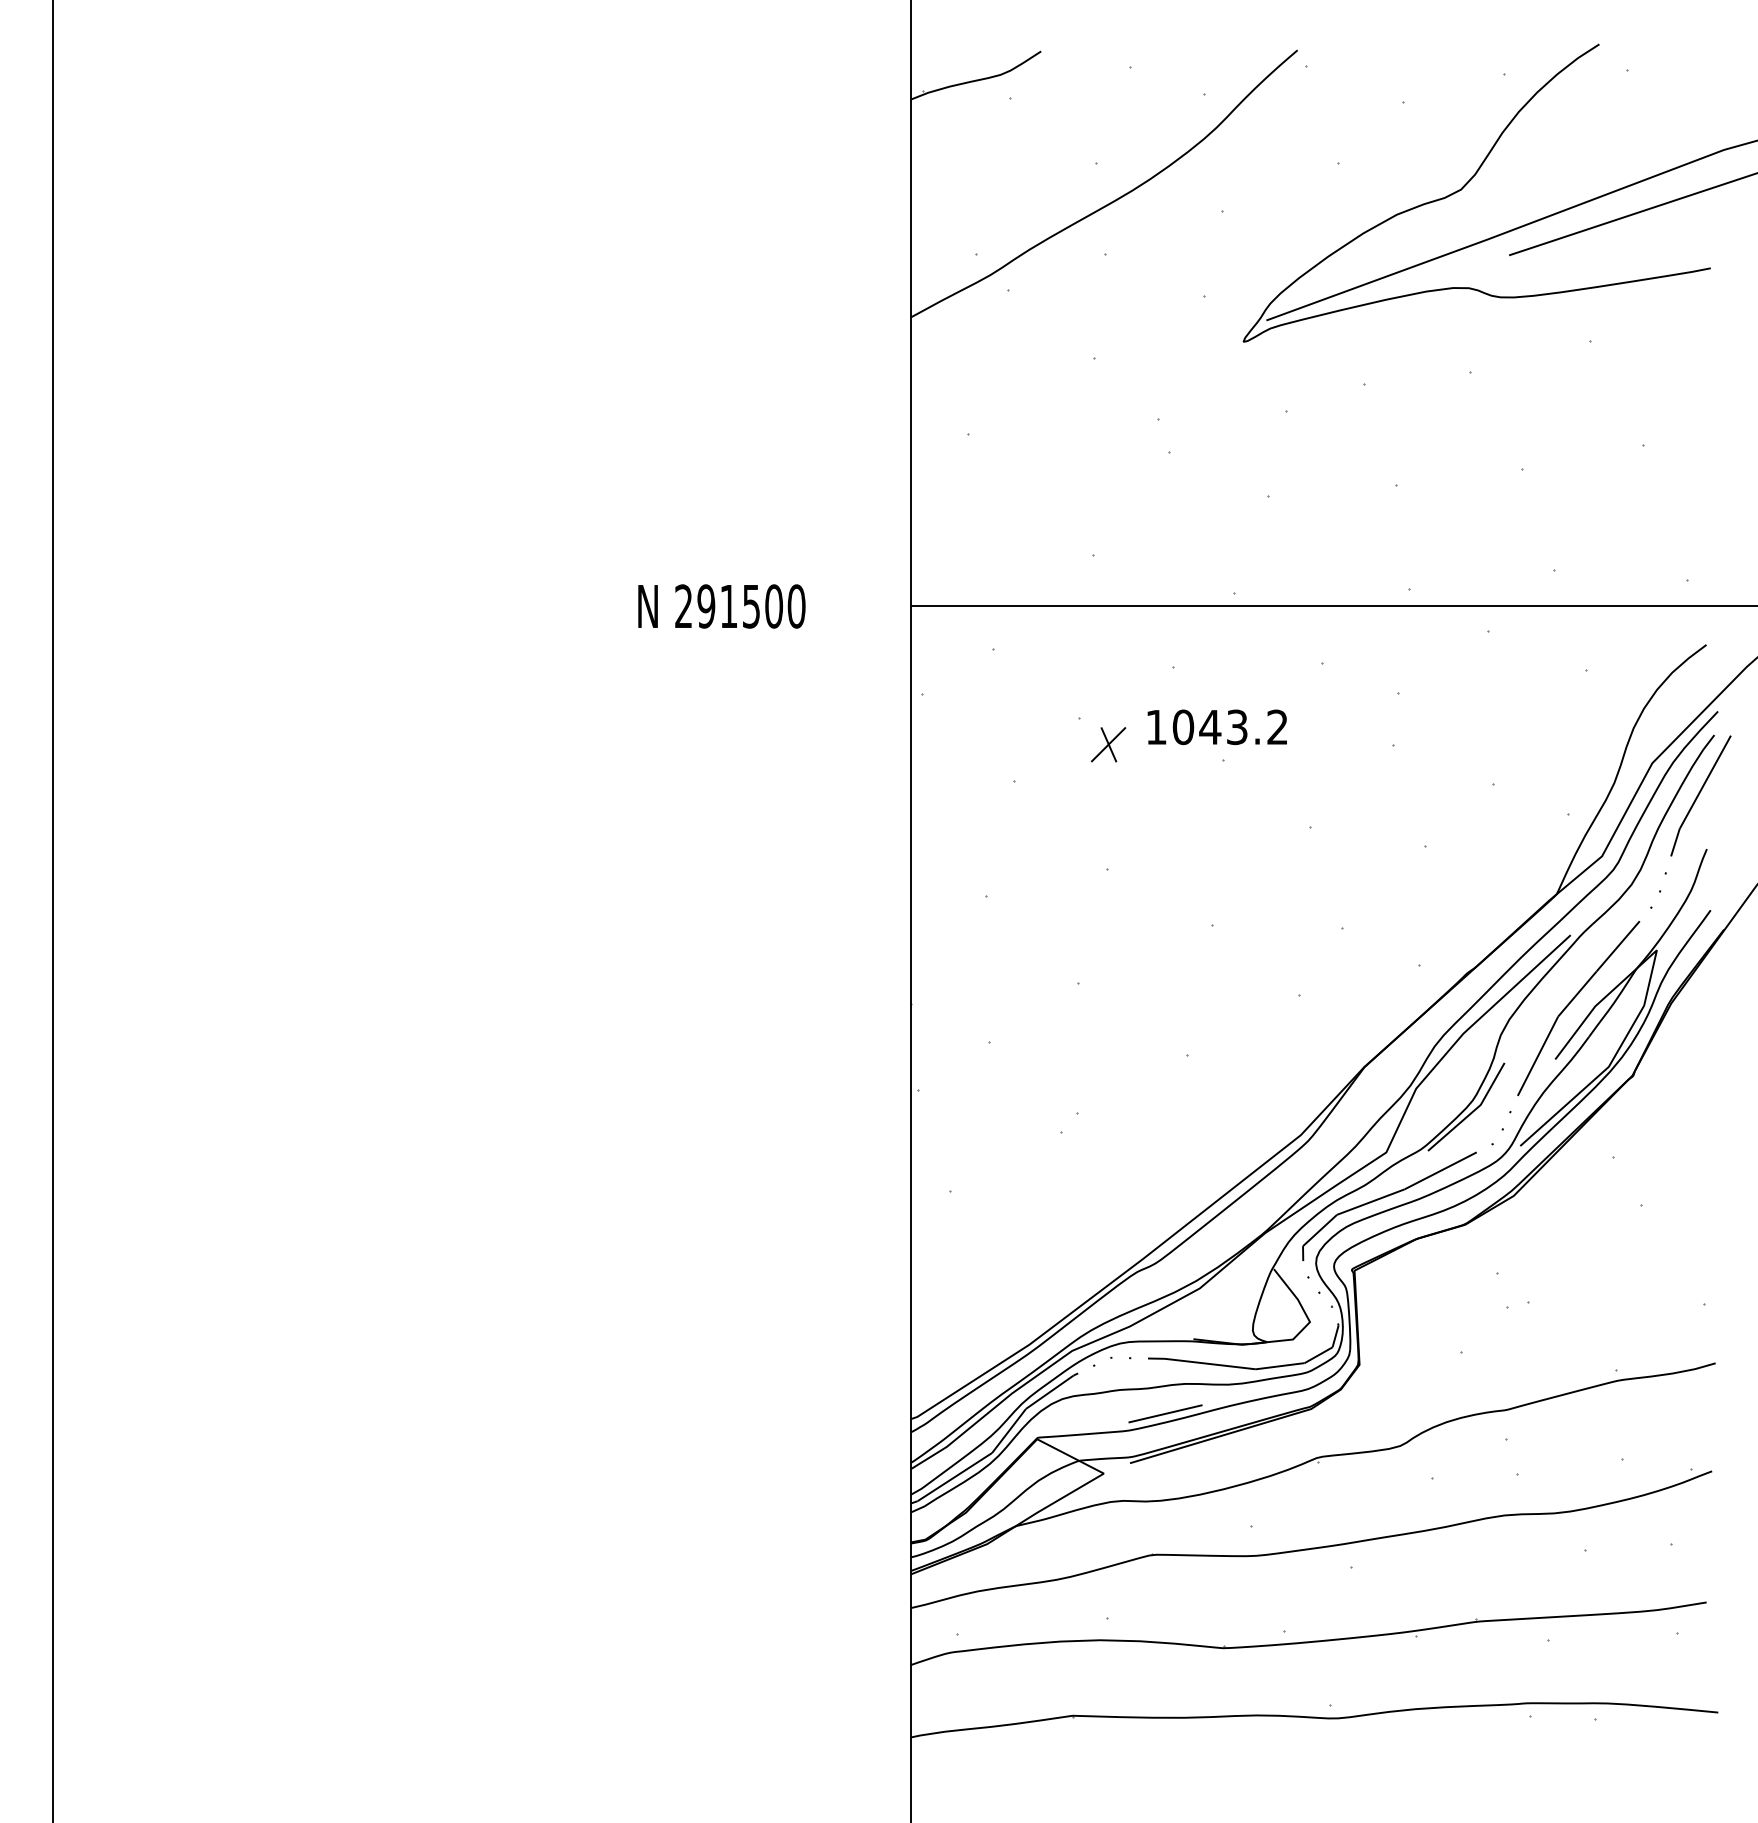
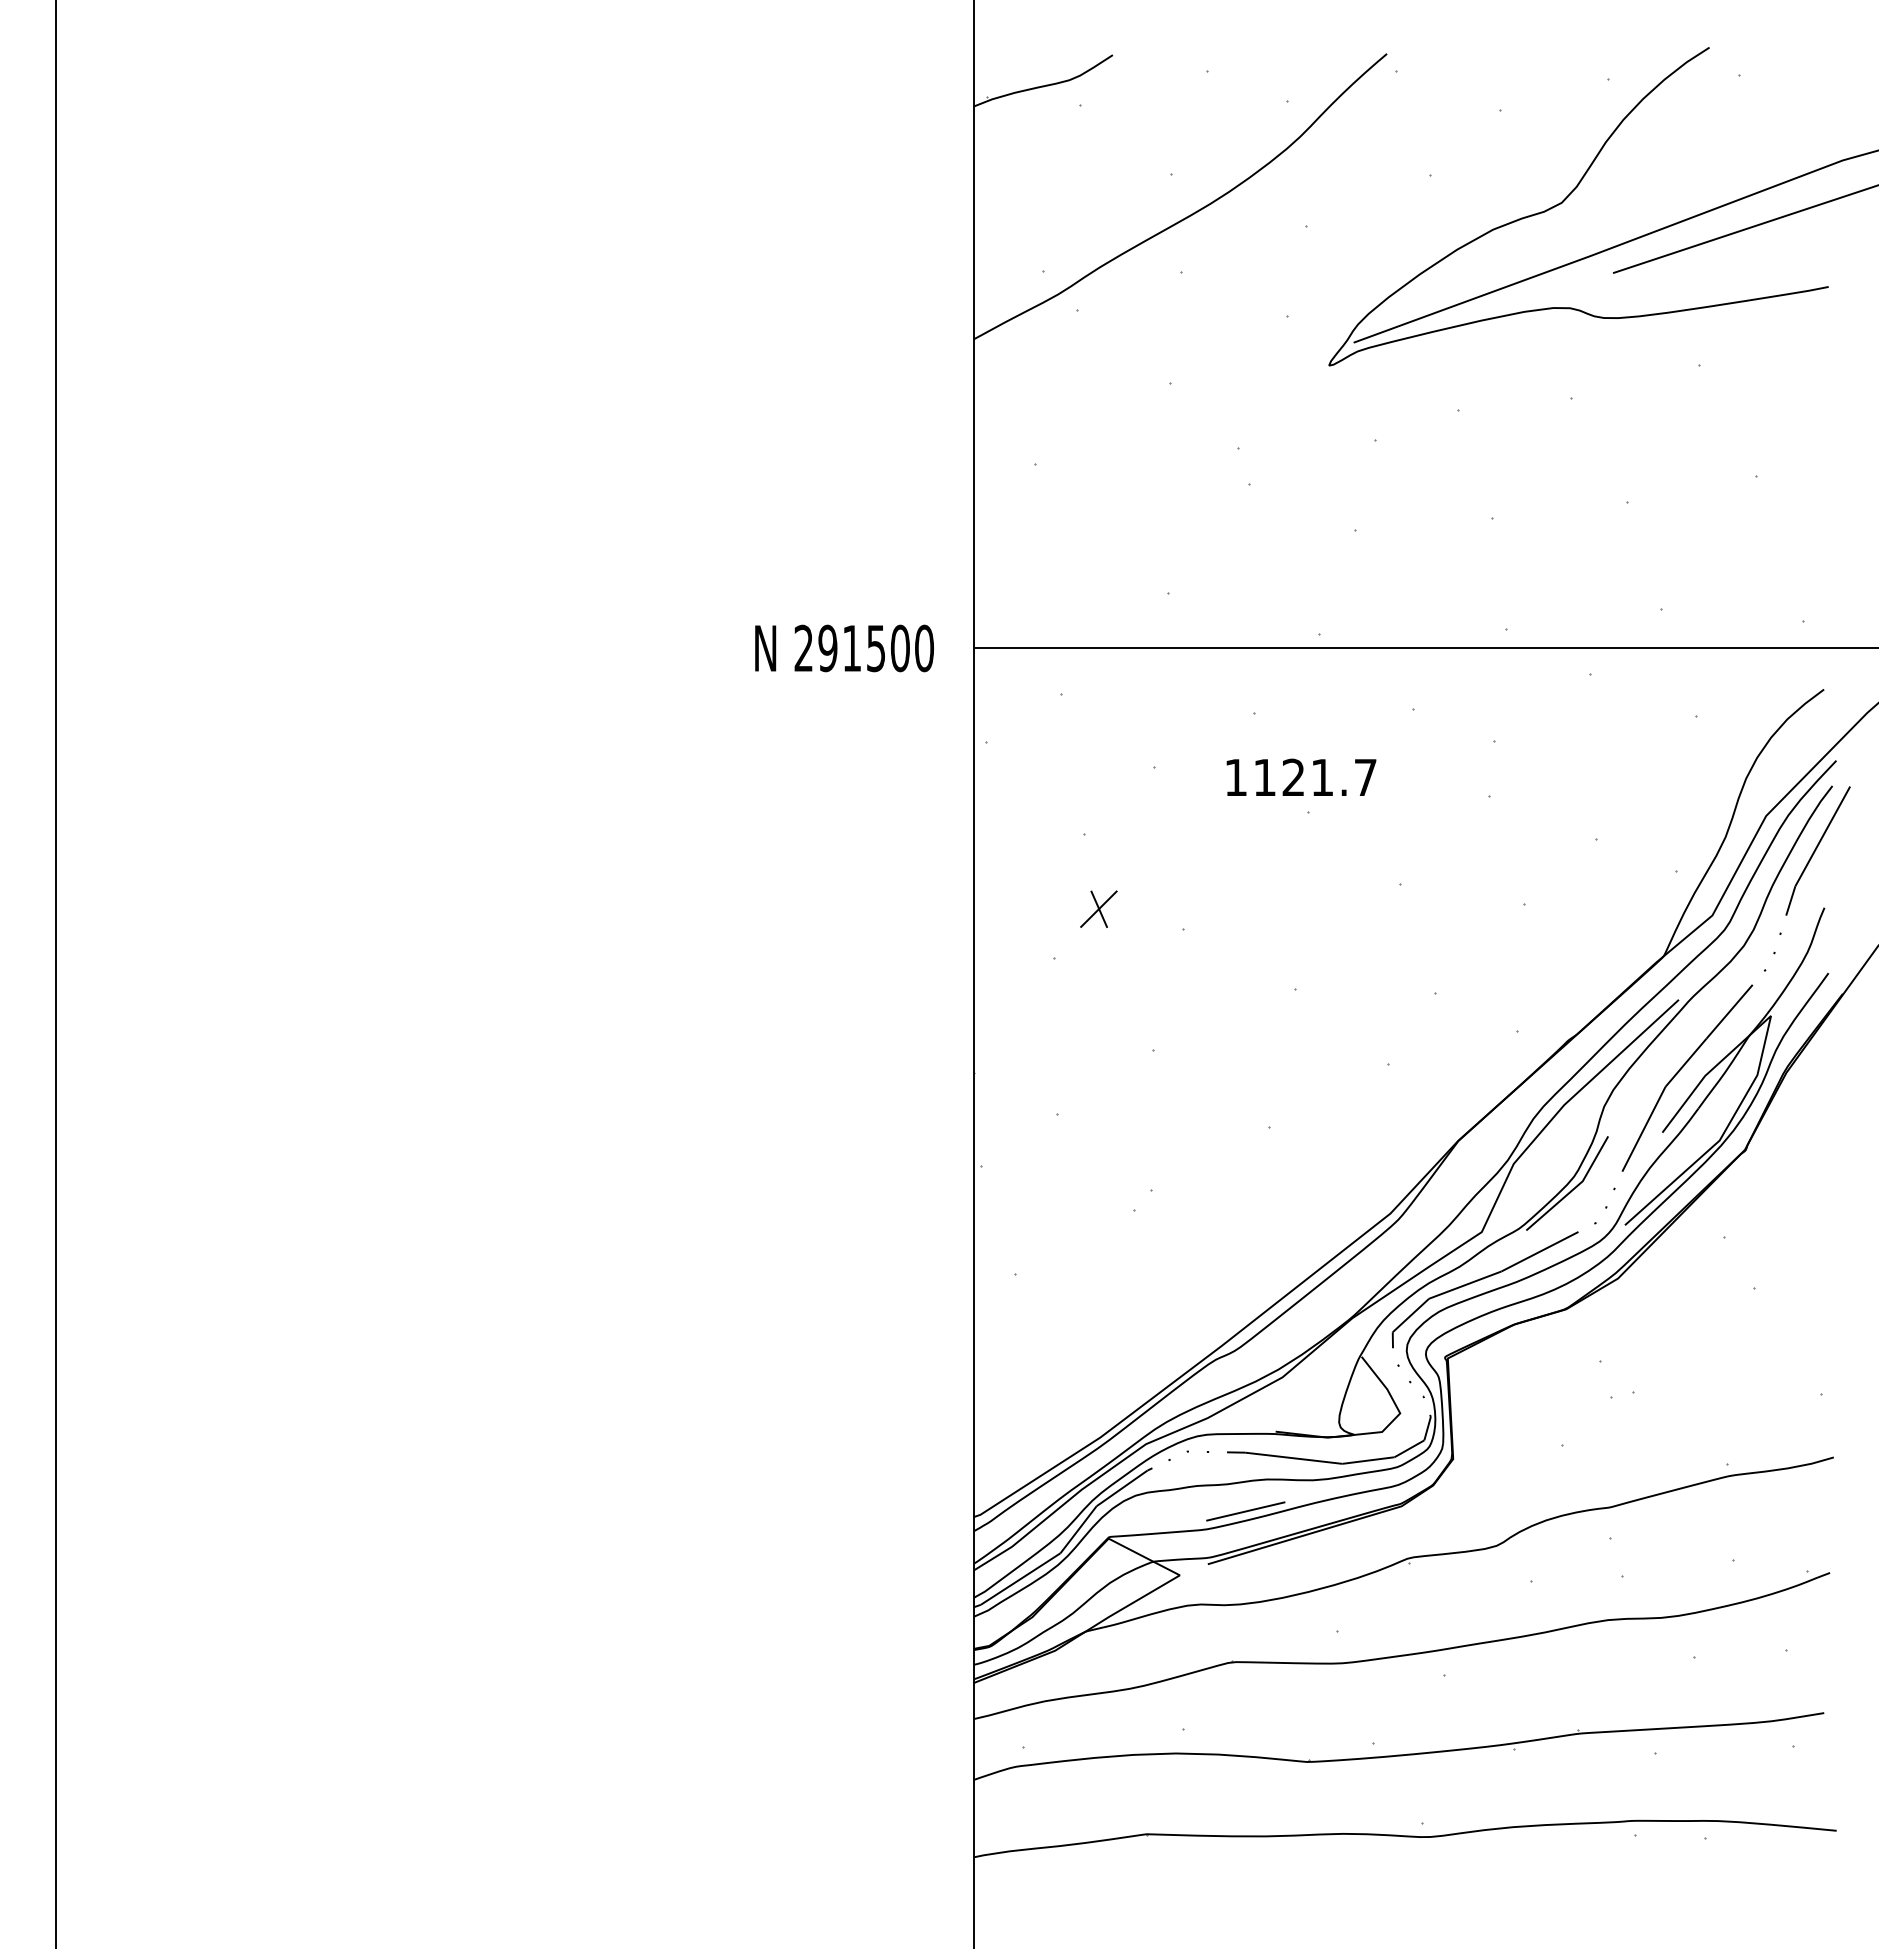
text: (721, 606) -> (844, 648), moved
text: (1229, 727) -> (1314, 777), 1043.2 -> 1121.7
part: (1108, 744) -> (1098, 908), moved

